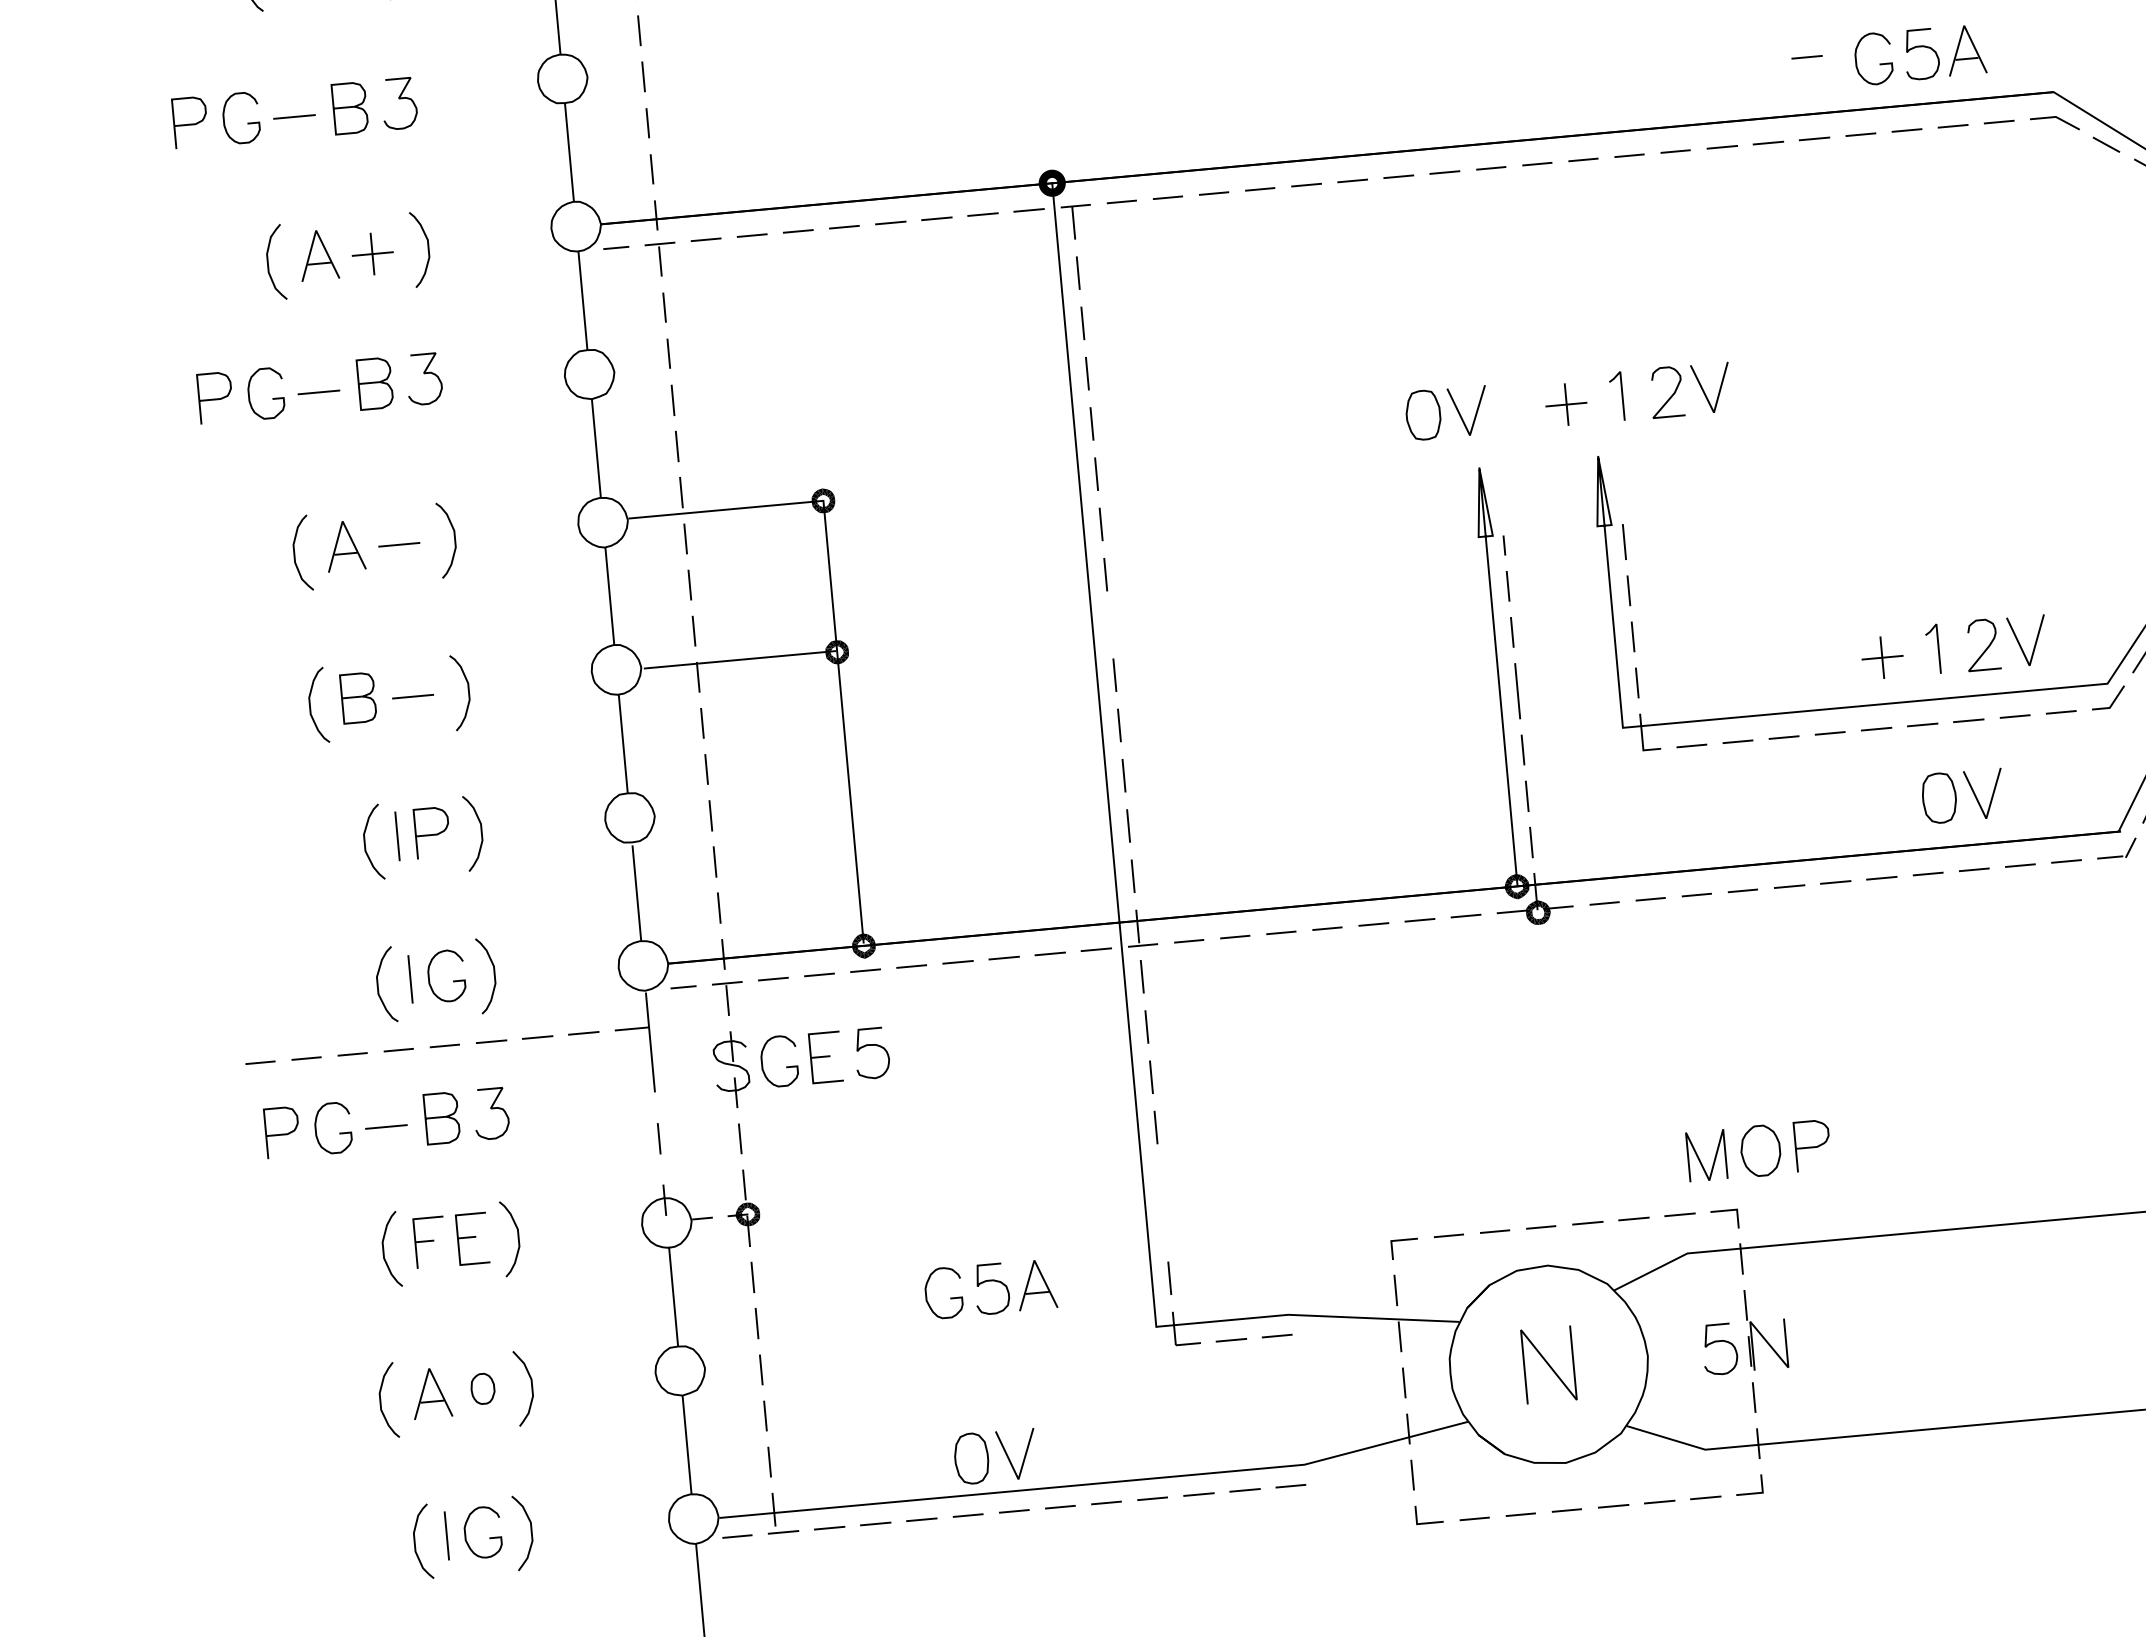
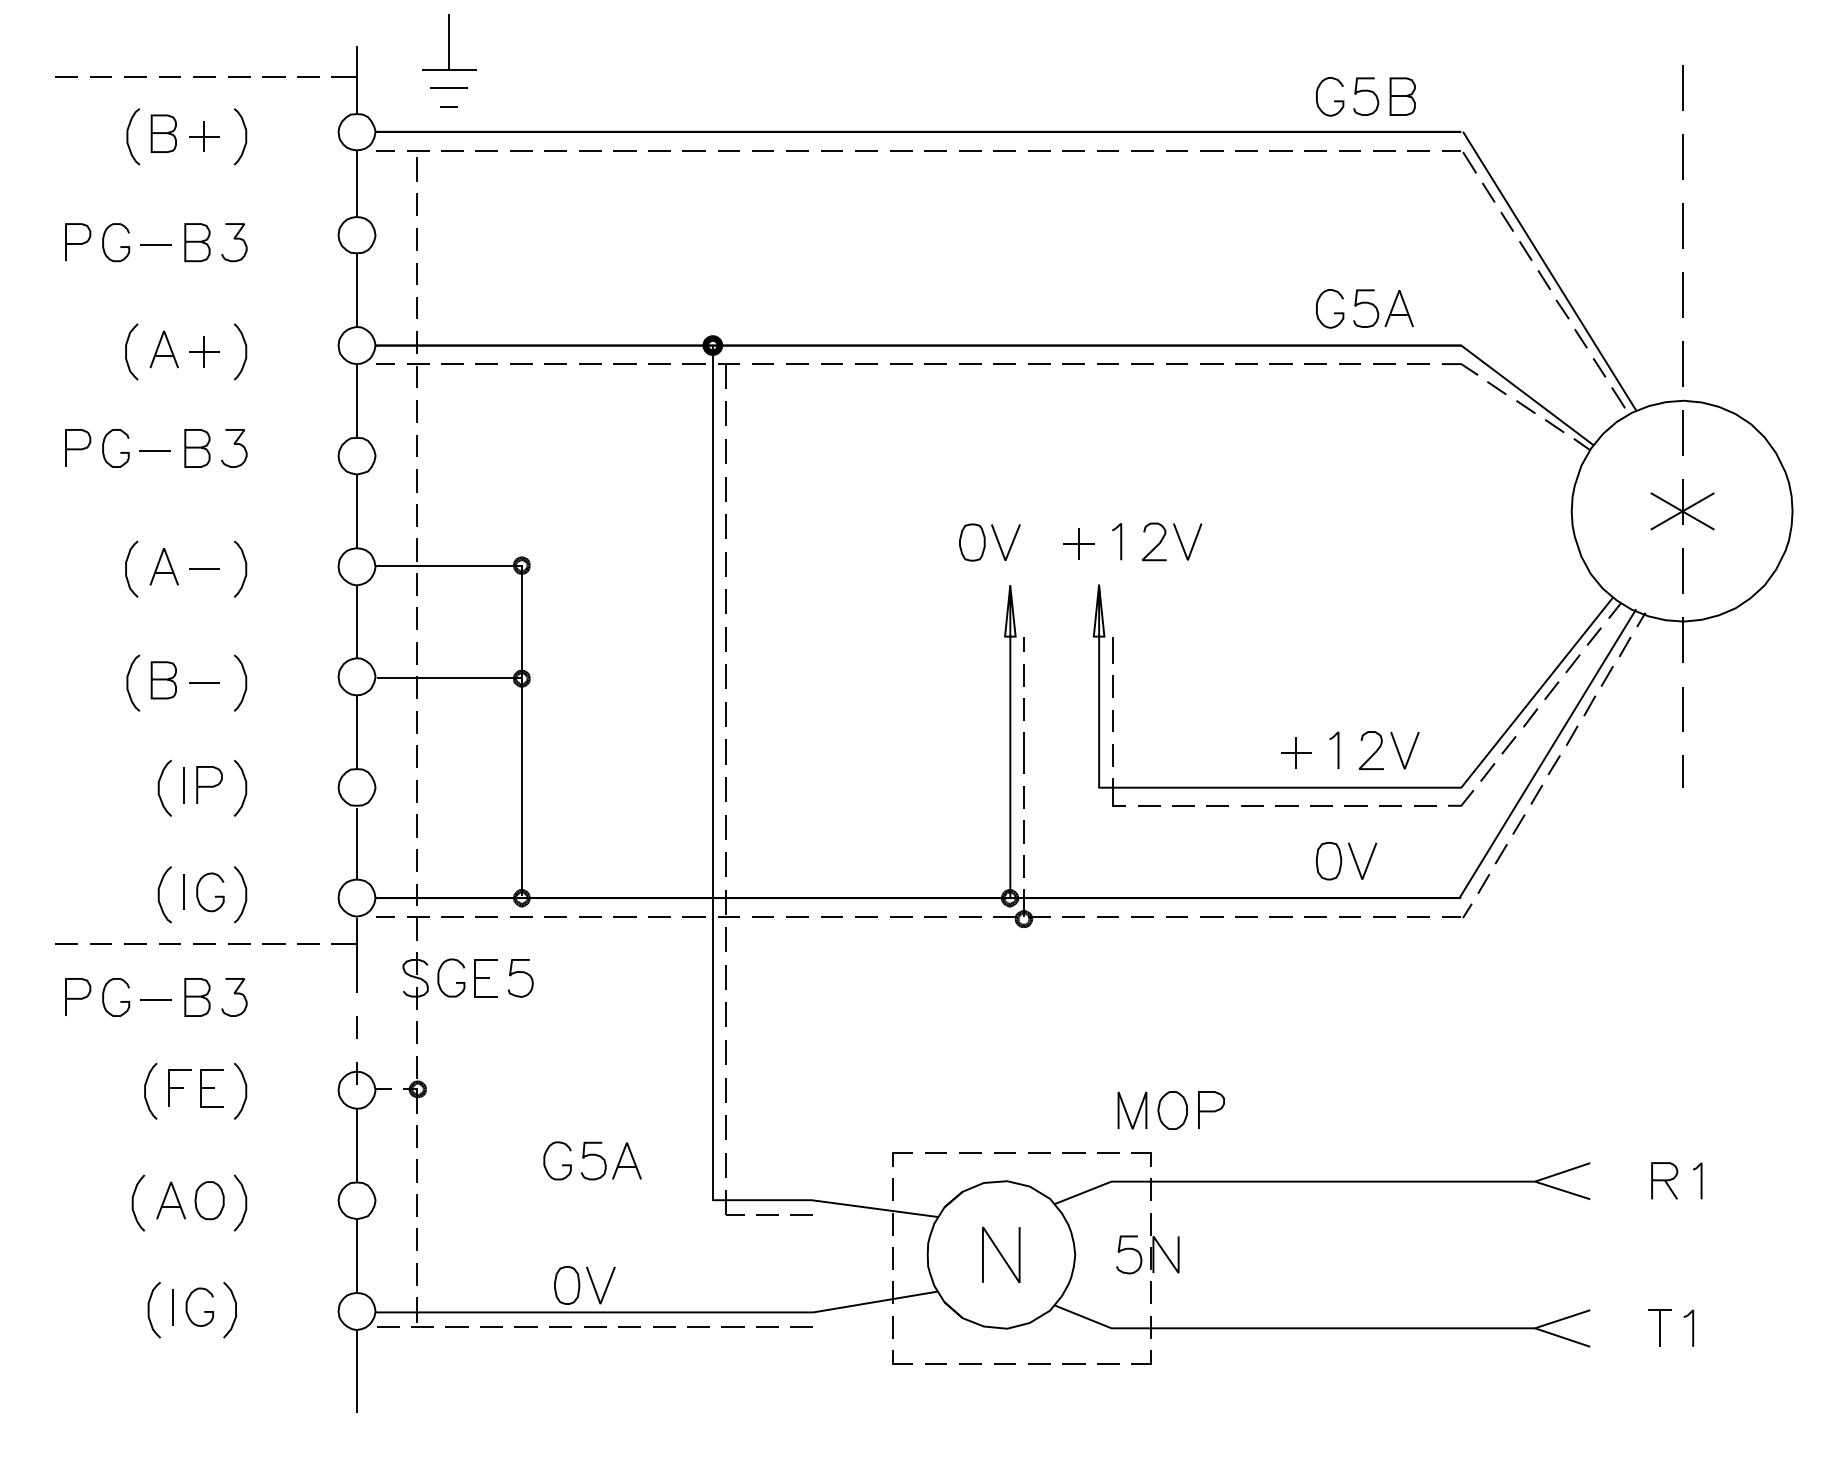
line: (1806, 56) -> (1280, 302), removed
line: (1110, 624) -> (726, 676), added
line: (1161, 1177) -> (726, 1089), added
line: (1165, 1227) -> (726, 1127), added
part: (482, 1388) -> (209, 1200), size x1.67

